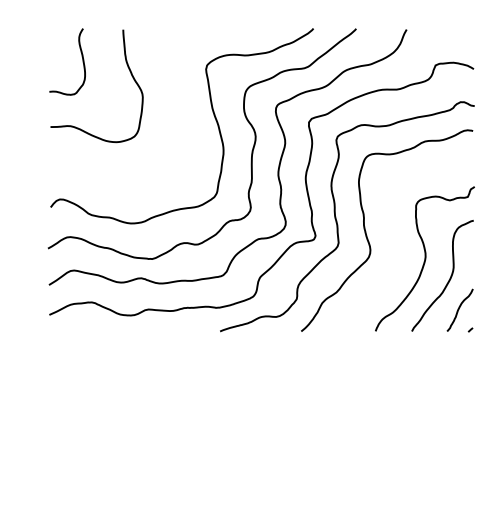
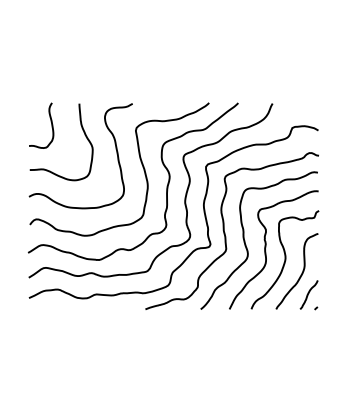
curve: (176, 96) -> (115, 149), added
curve: (397, 240) -> (266, 247), added

